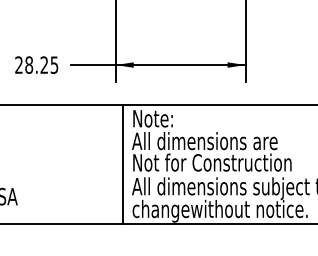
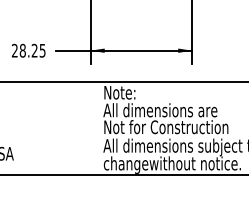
line: (122, 163) -> (95, 127), removed

